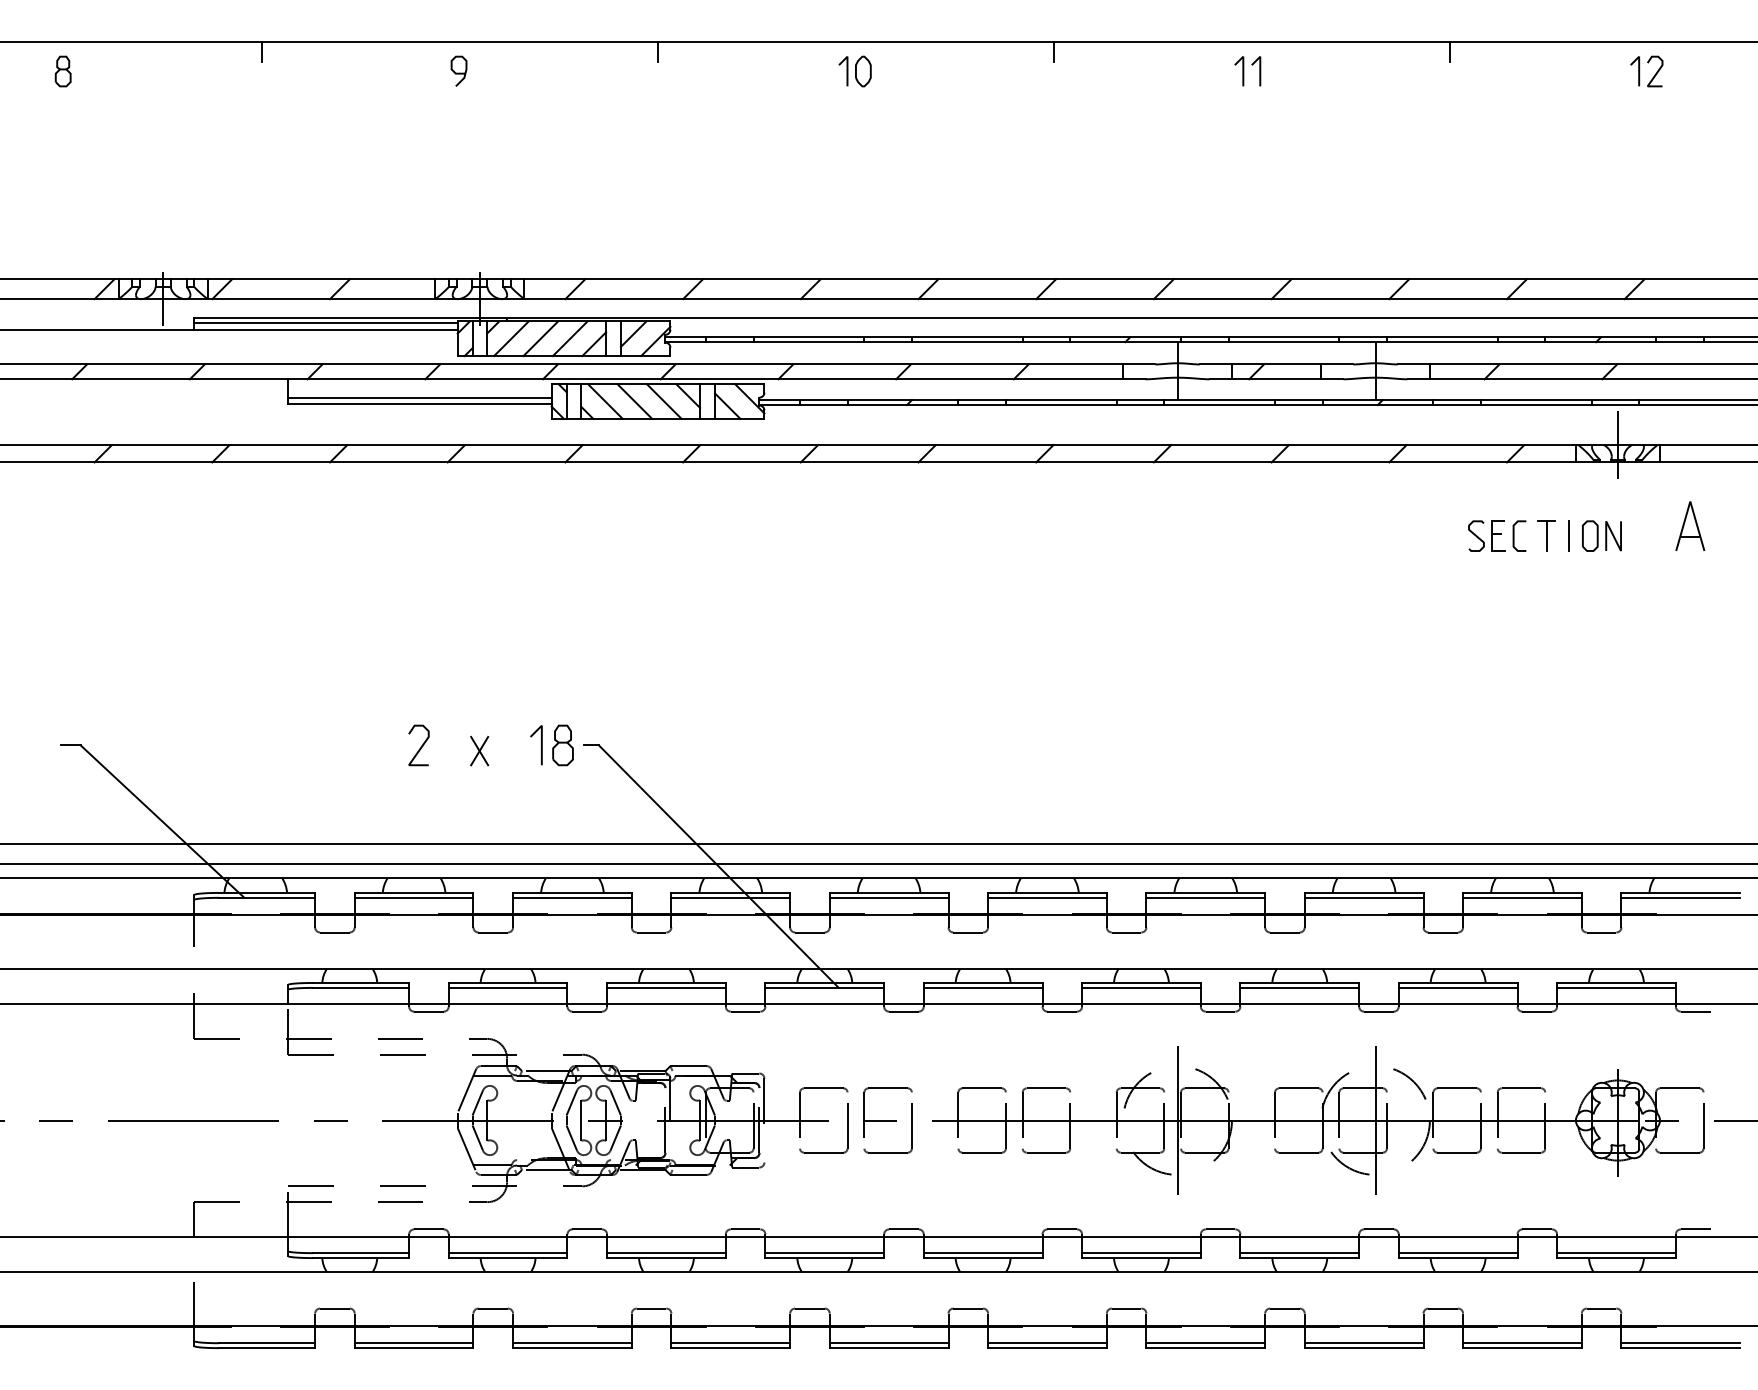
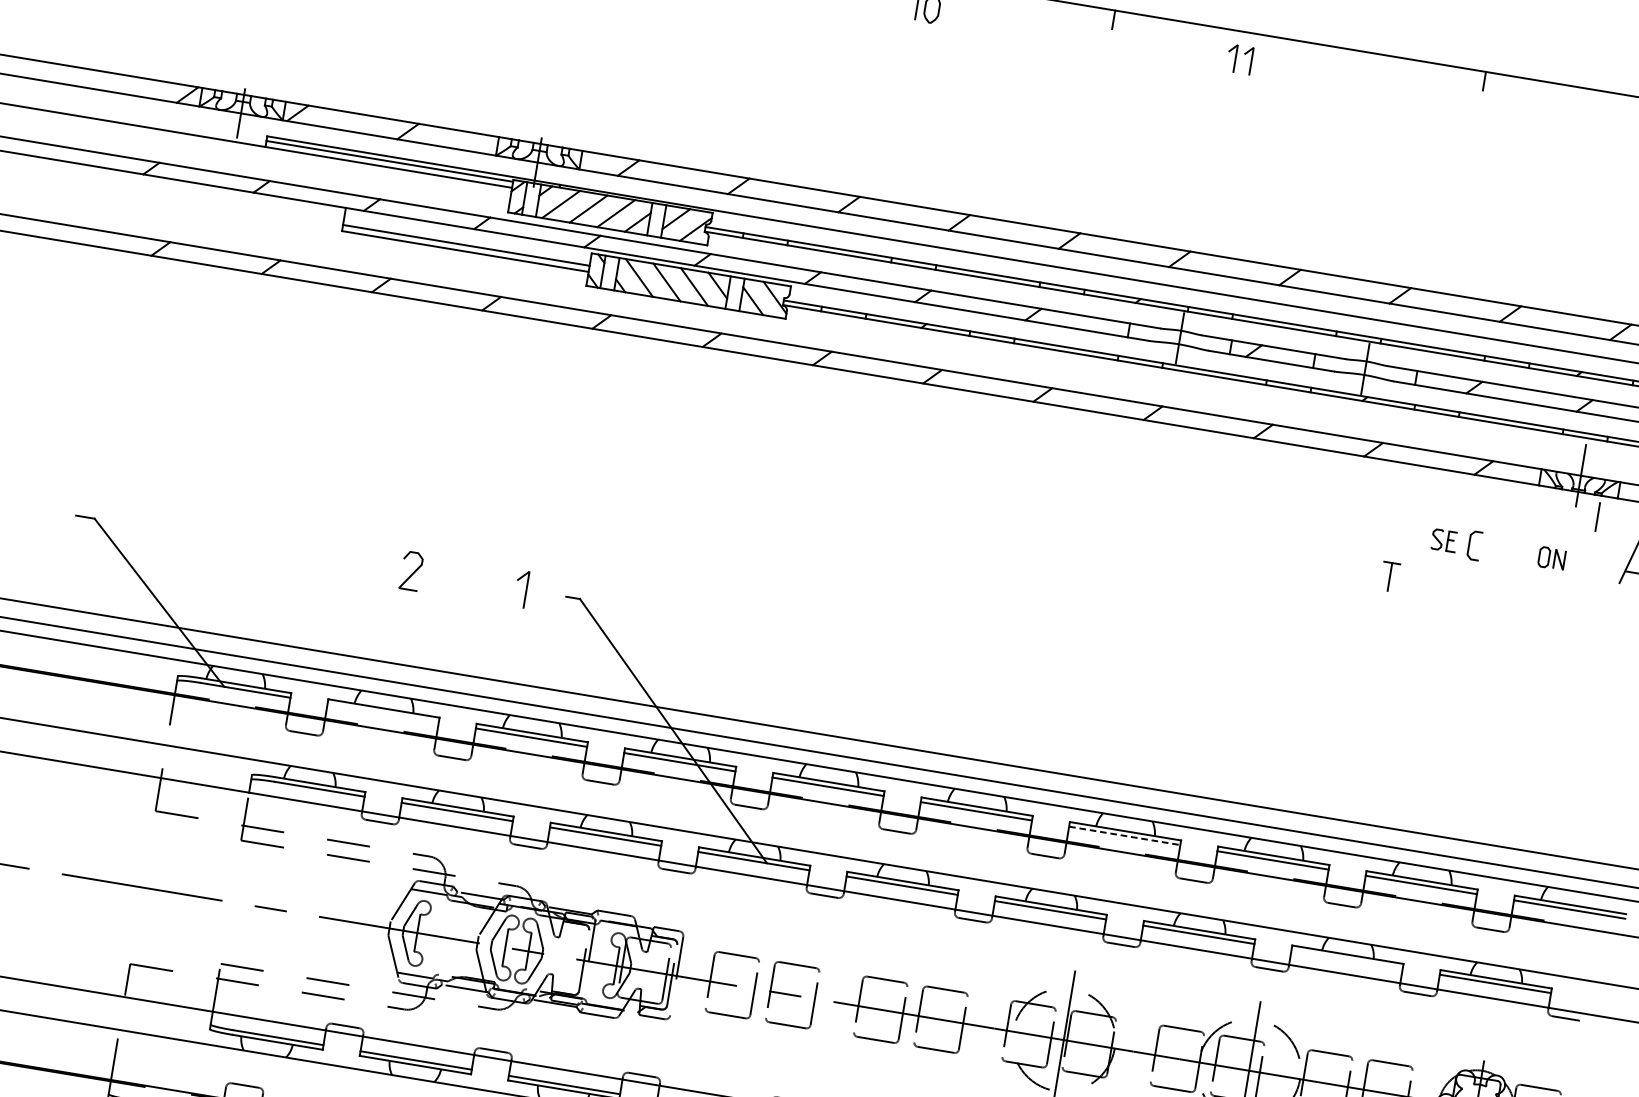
part: (1247, 71) -> (1239, 59), moved
part: (1486, 535) -> (1443, 540), size x0.7
part: (1546, 535) -> (1389, 576), moved
line: (1568, 535) -> (1596, 516), moved
part: (1601, 535) -> (1551, 557), size x0.7
part: (562, 745) -> (545, 593), removed
part: (479, 750) -> (467, 585), removed
line: (413, 897) -> (382, 712), removed
line: (1206, 897) -> (1125, 835), solid -> dashed
line: (1457, 987) -> (1346, 958), removed

